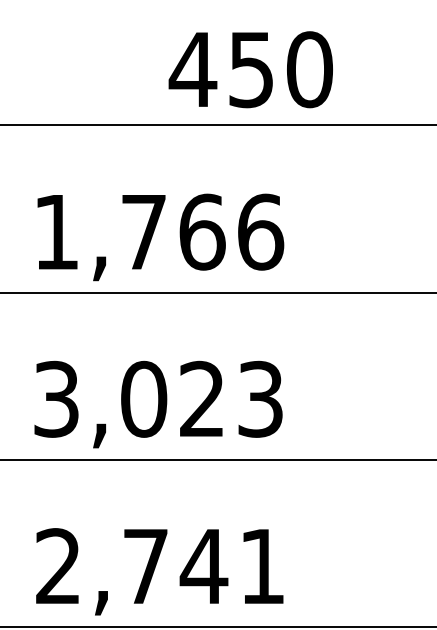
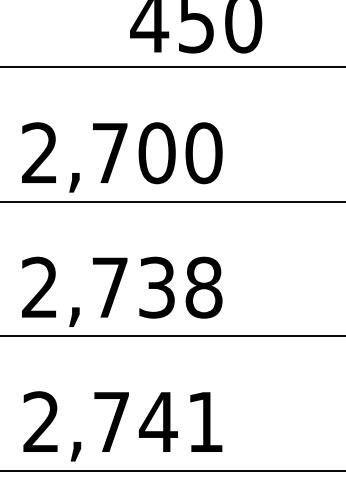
text: (159, 231) -> (122, 152), 1,766 -> 2,700
text: (158, 398) -> (121, 286), 3,023 -> 2,738

